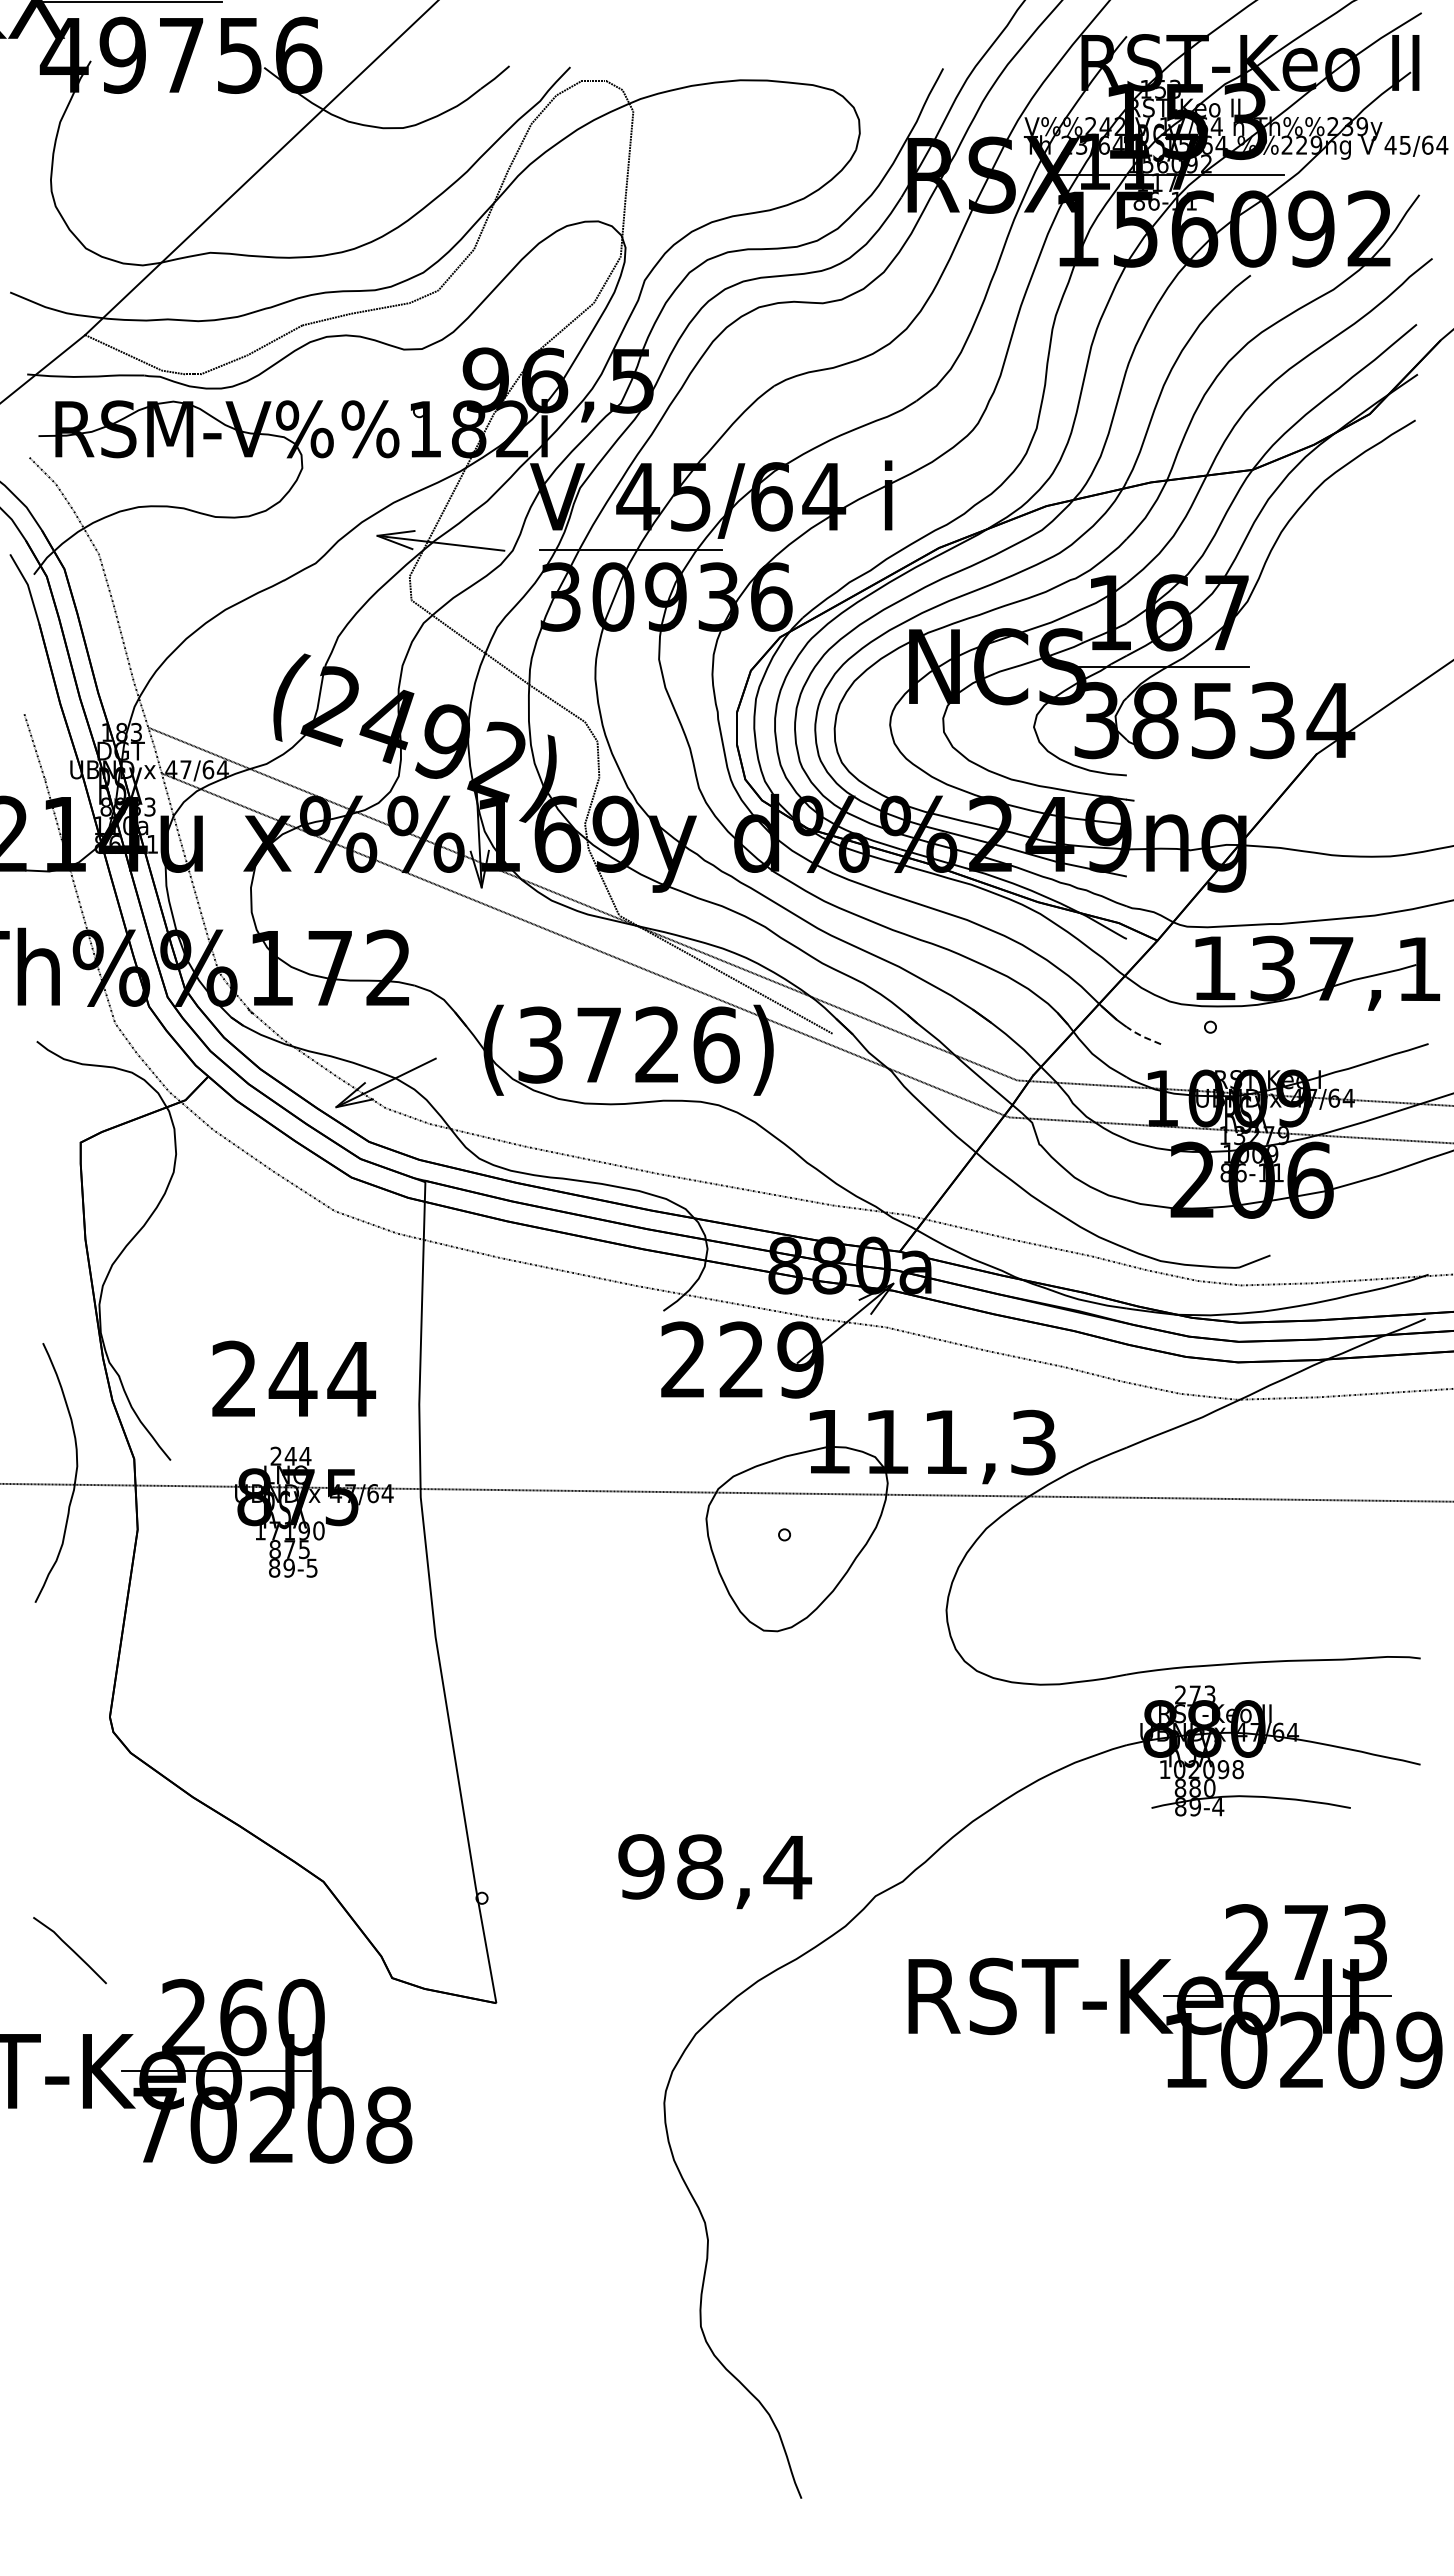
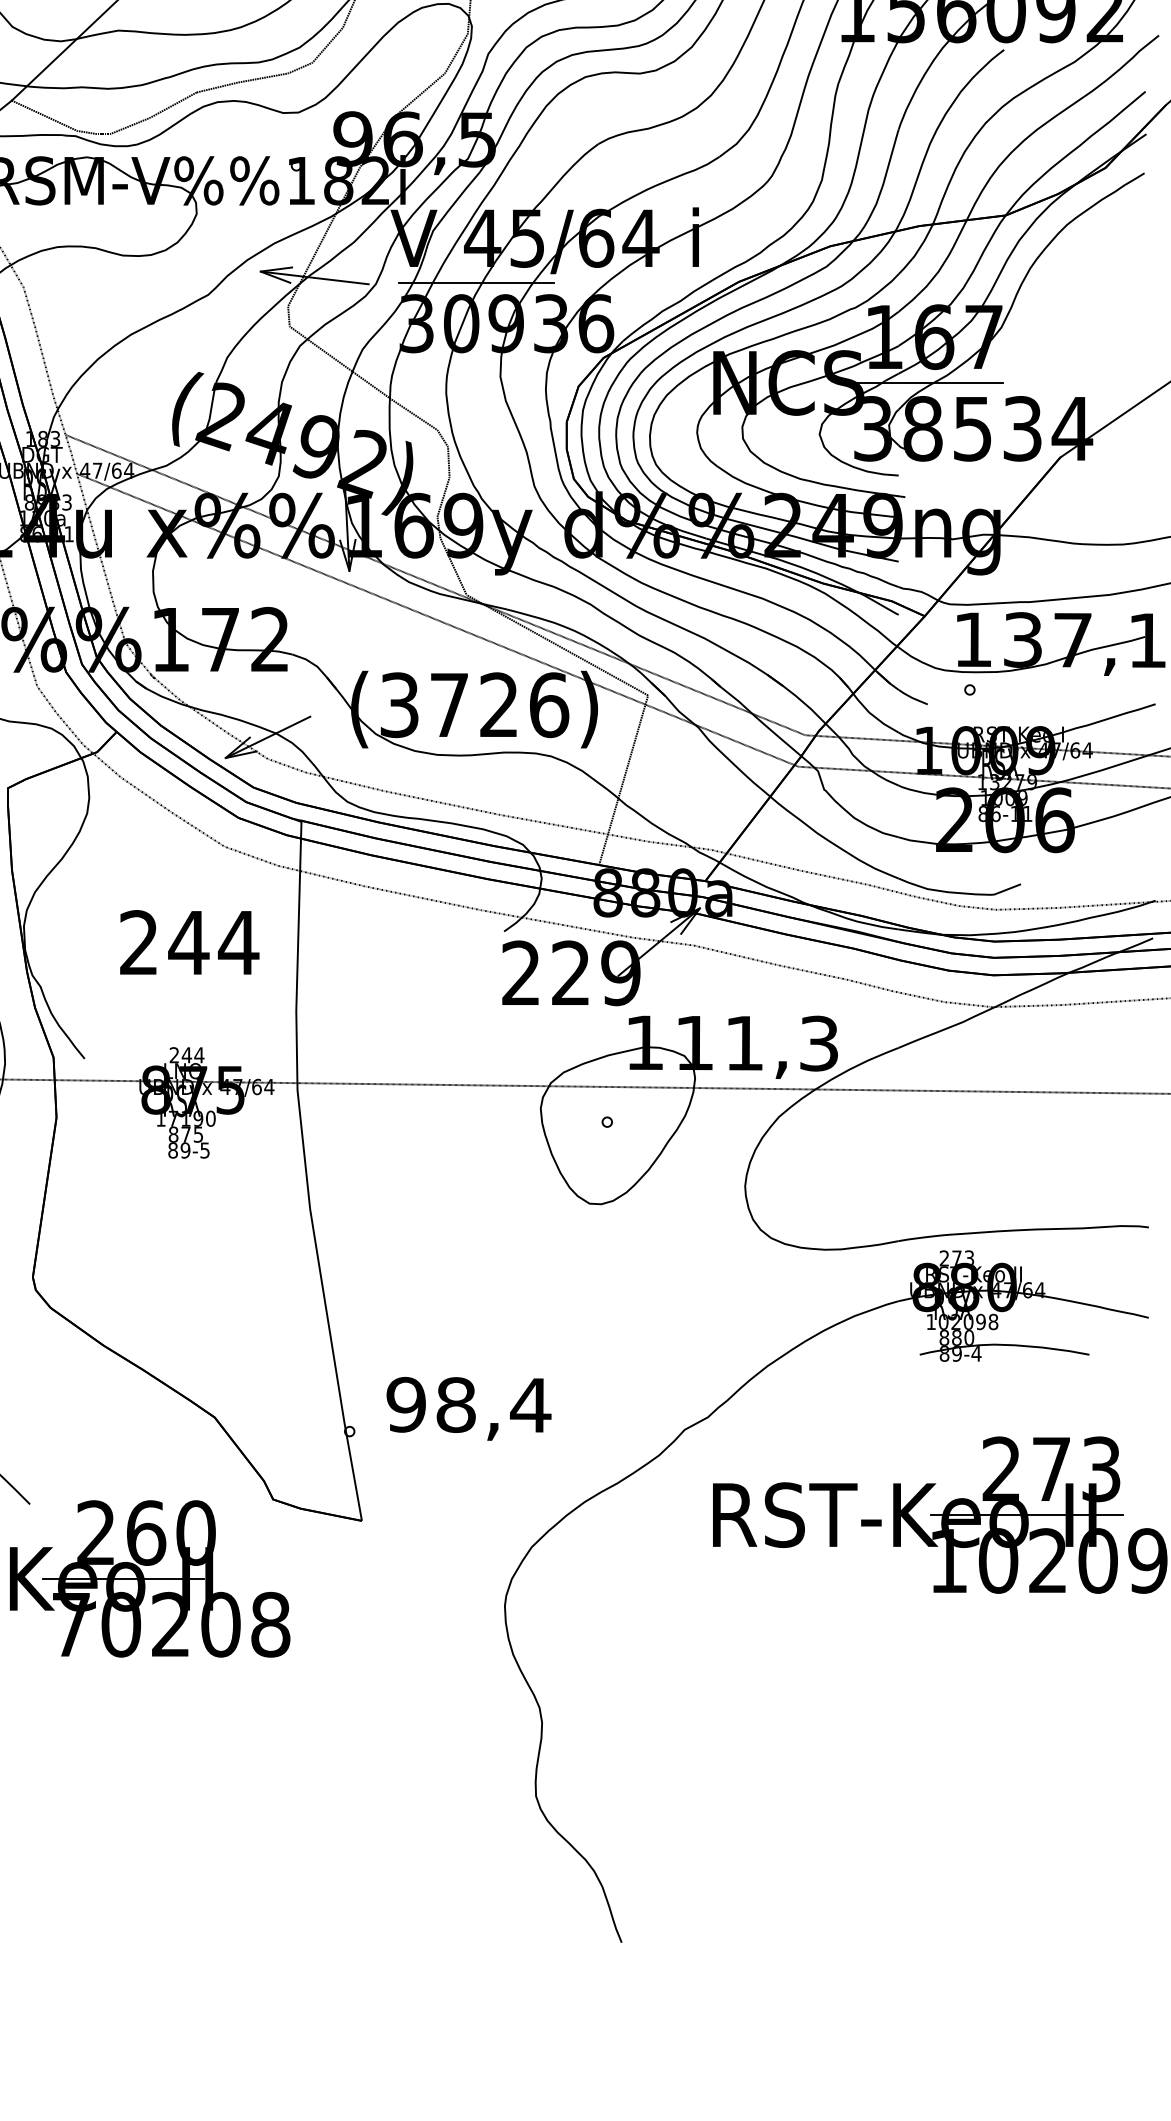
line: (1143, 1036) -> (912, 697), dashed -> solid
line: (803, 1132) -> (623, 779), added
text: (293, 1378) -> (189, 942), moved
text: (715, 1871) -> (469, 1408), moved

